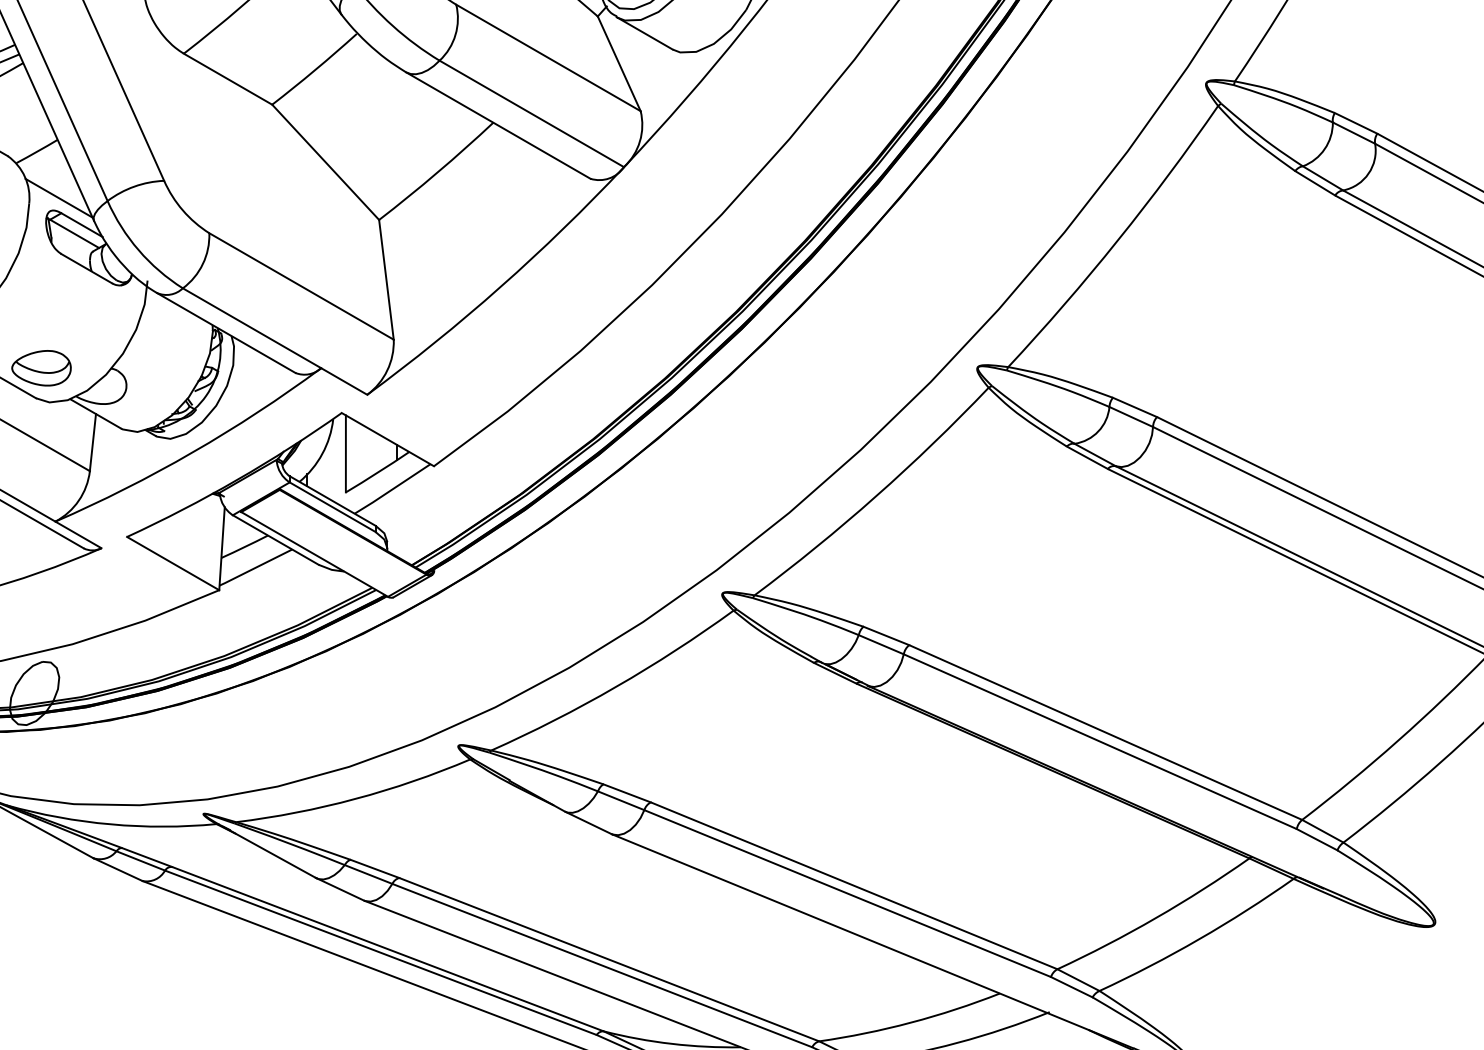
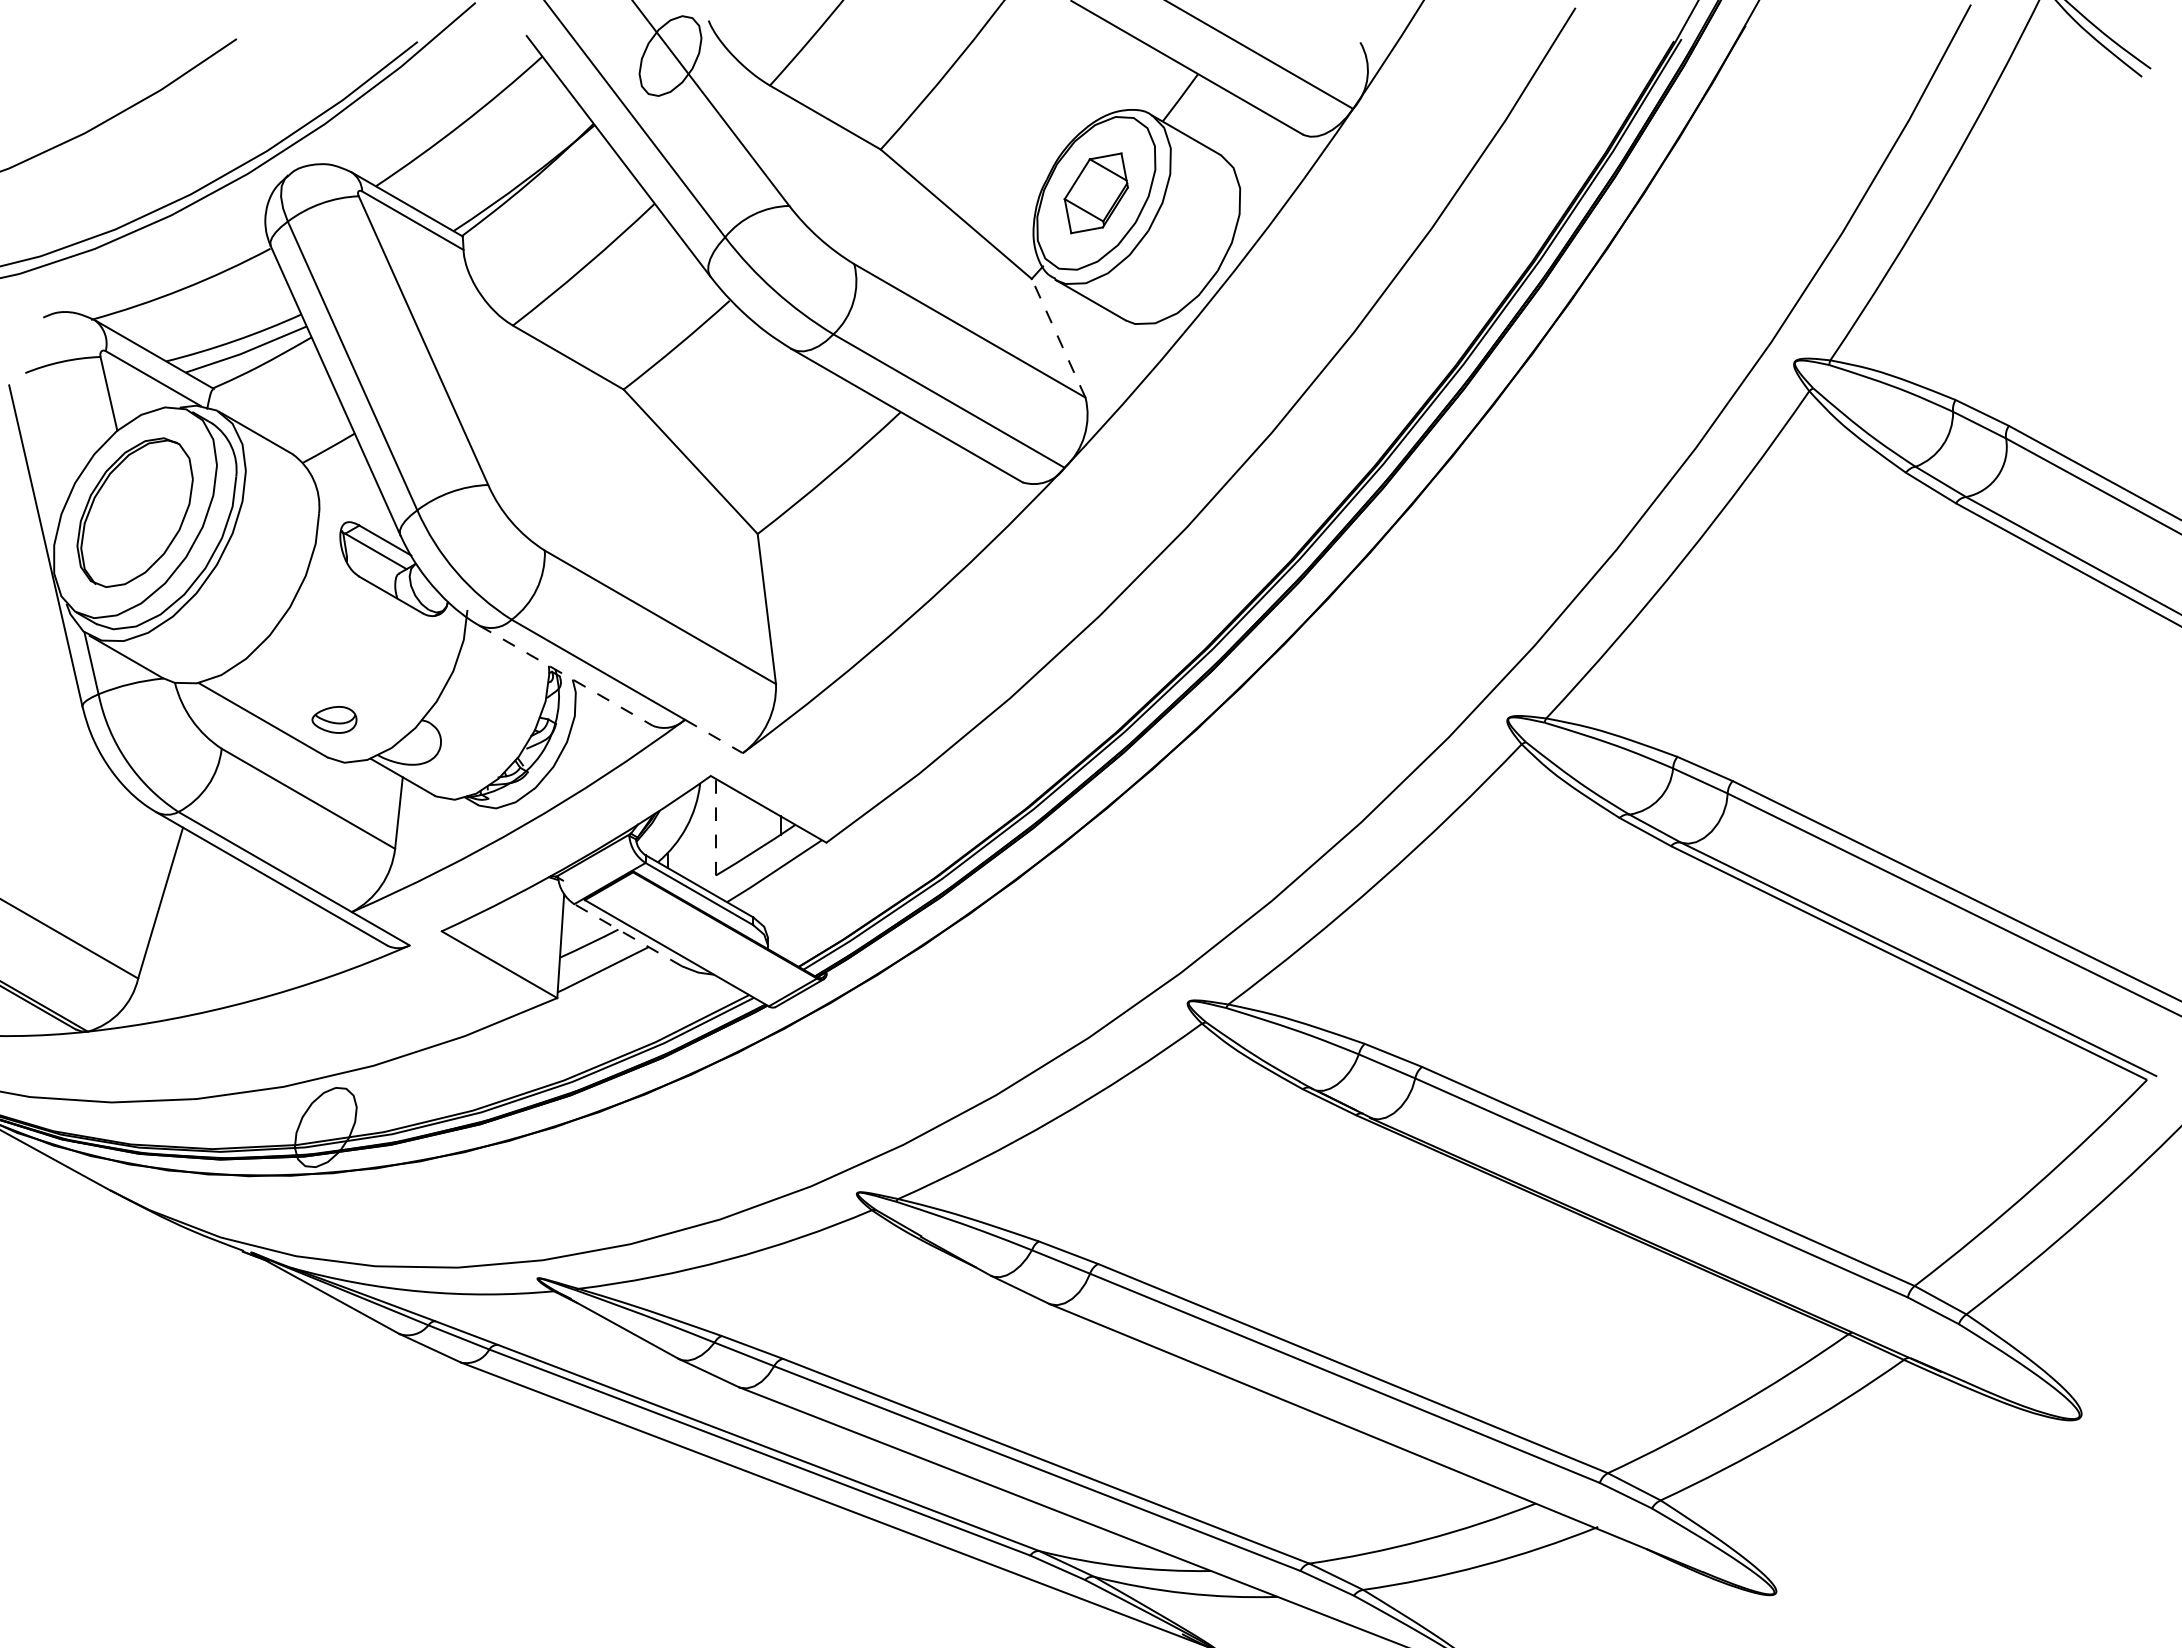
line: (619, 63) -> (1058, 337), solid -> dashed
line: (59, 198) -> (356, 506), removed
line: (226, 332) -> (566, 675), solid -> dashed
part: (41, 367) -> (334, 719), size x0.6
line: (344, 381) -> (714, 736), solid -> dashed
line: (346, 453) -> (716, 826), solid -> dashed
line: (275, 539) -> (627, 934), solid -> dashed

